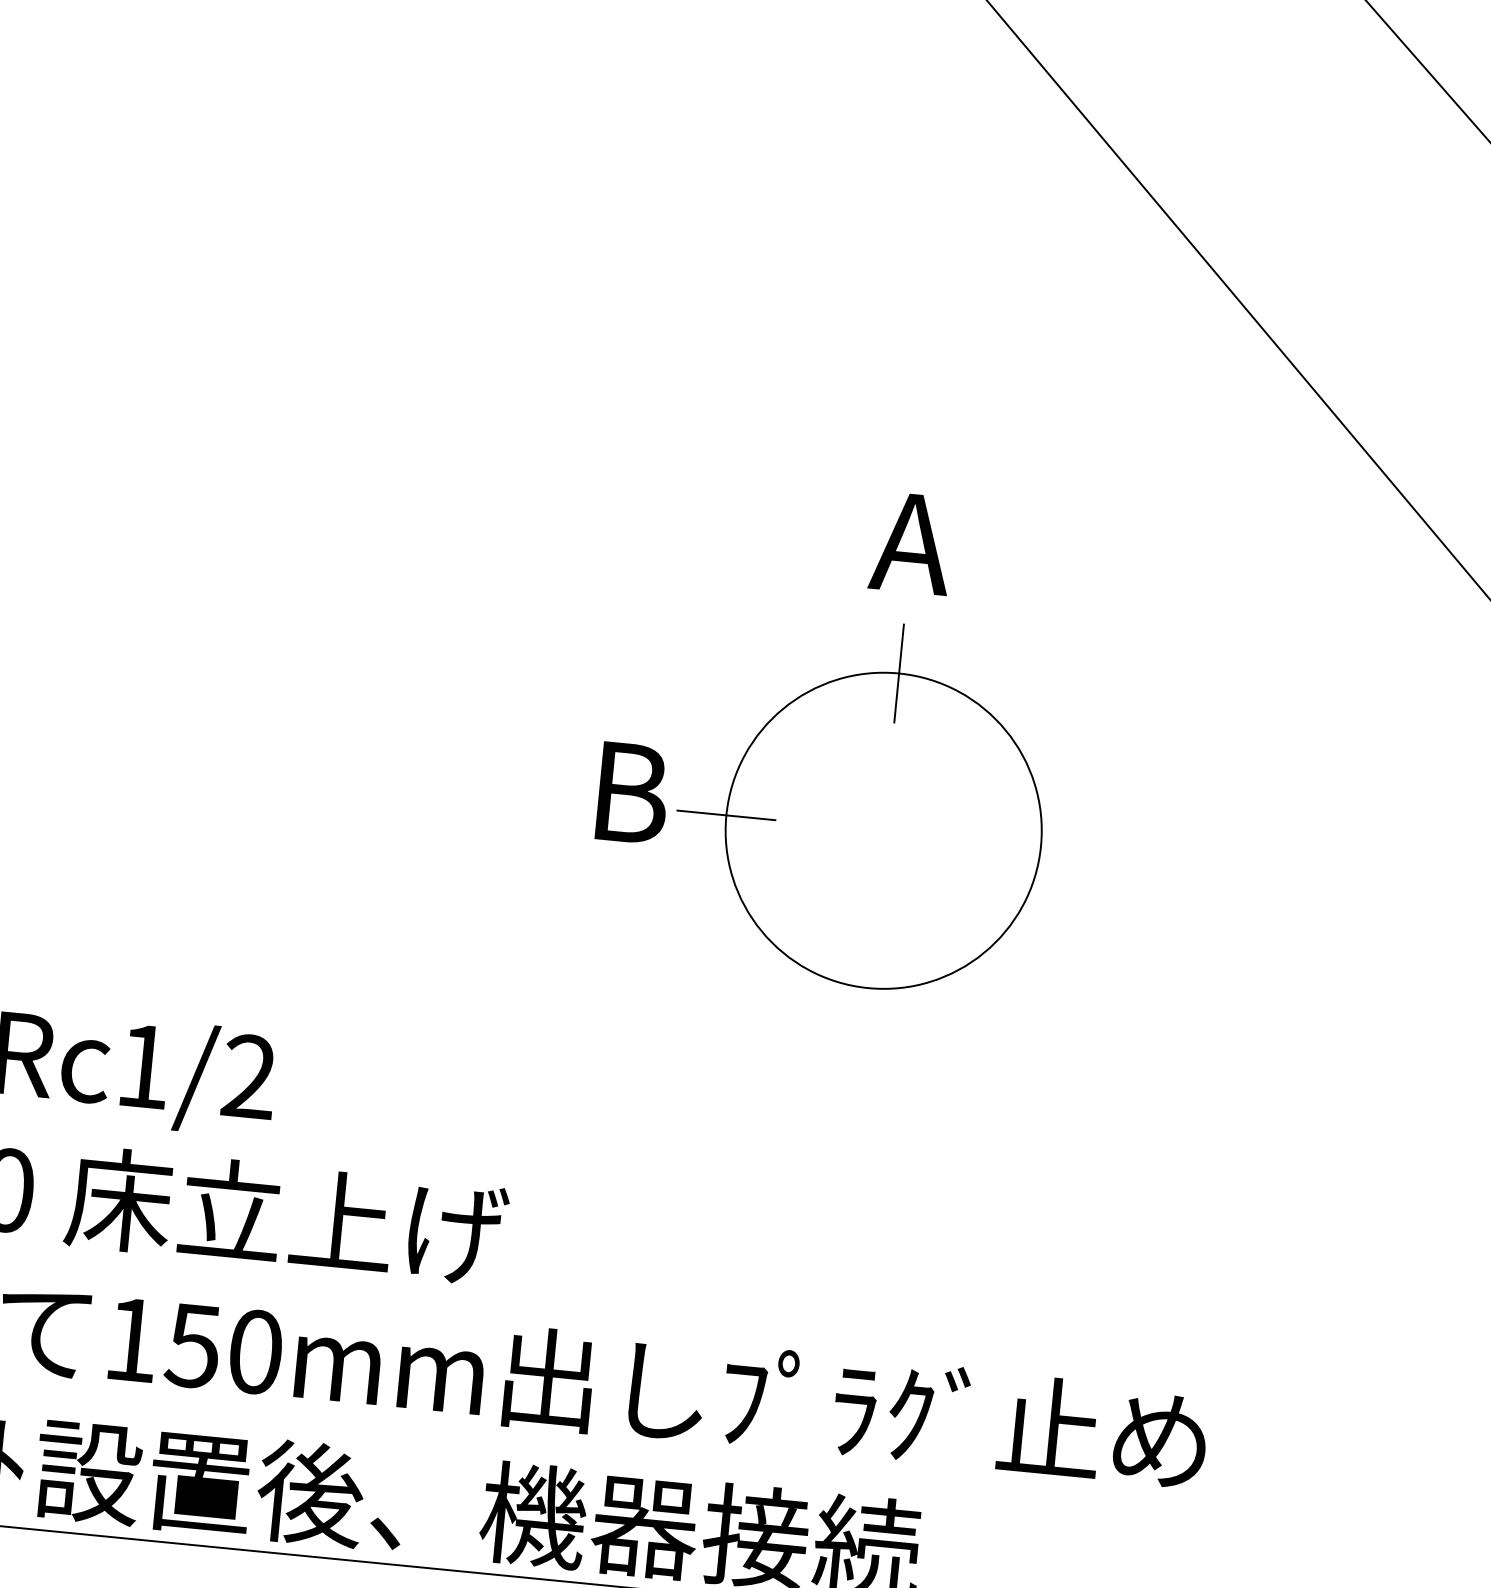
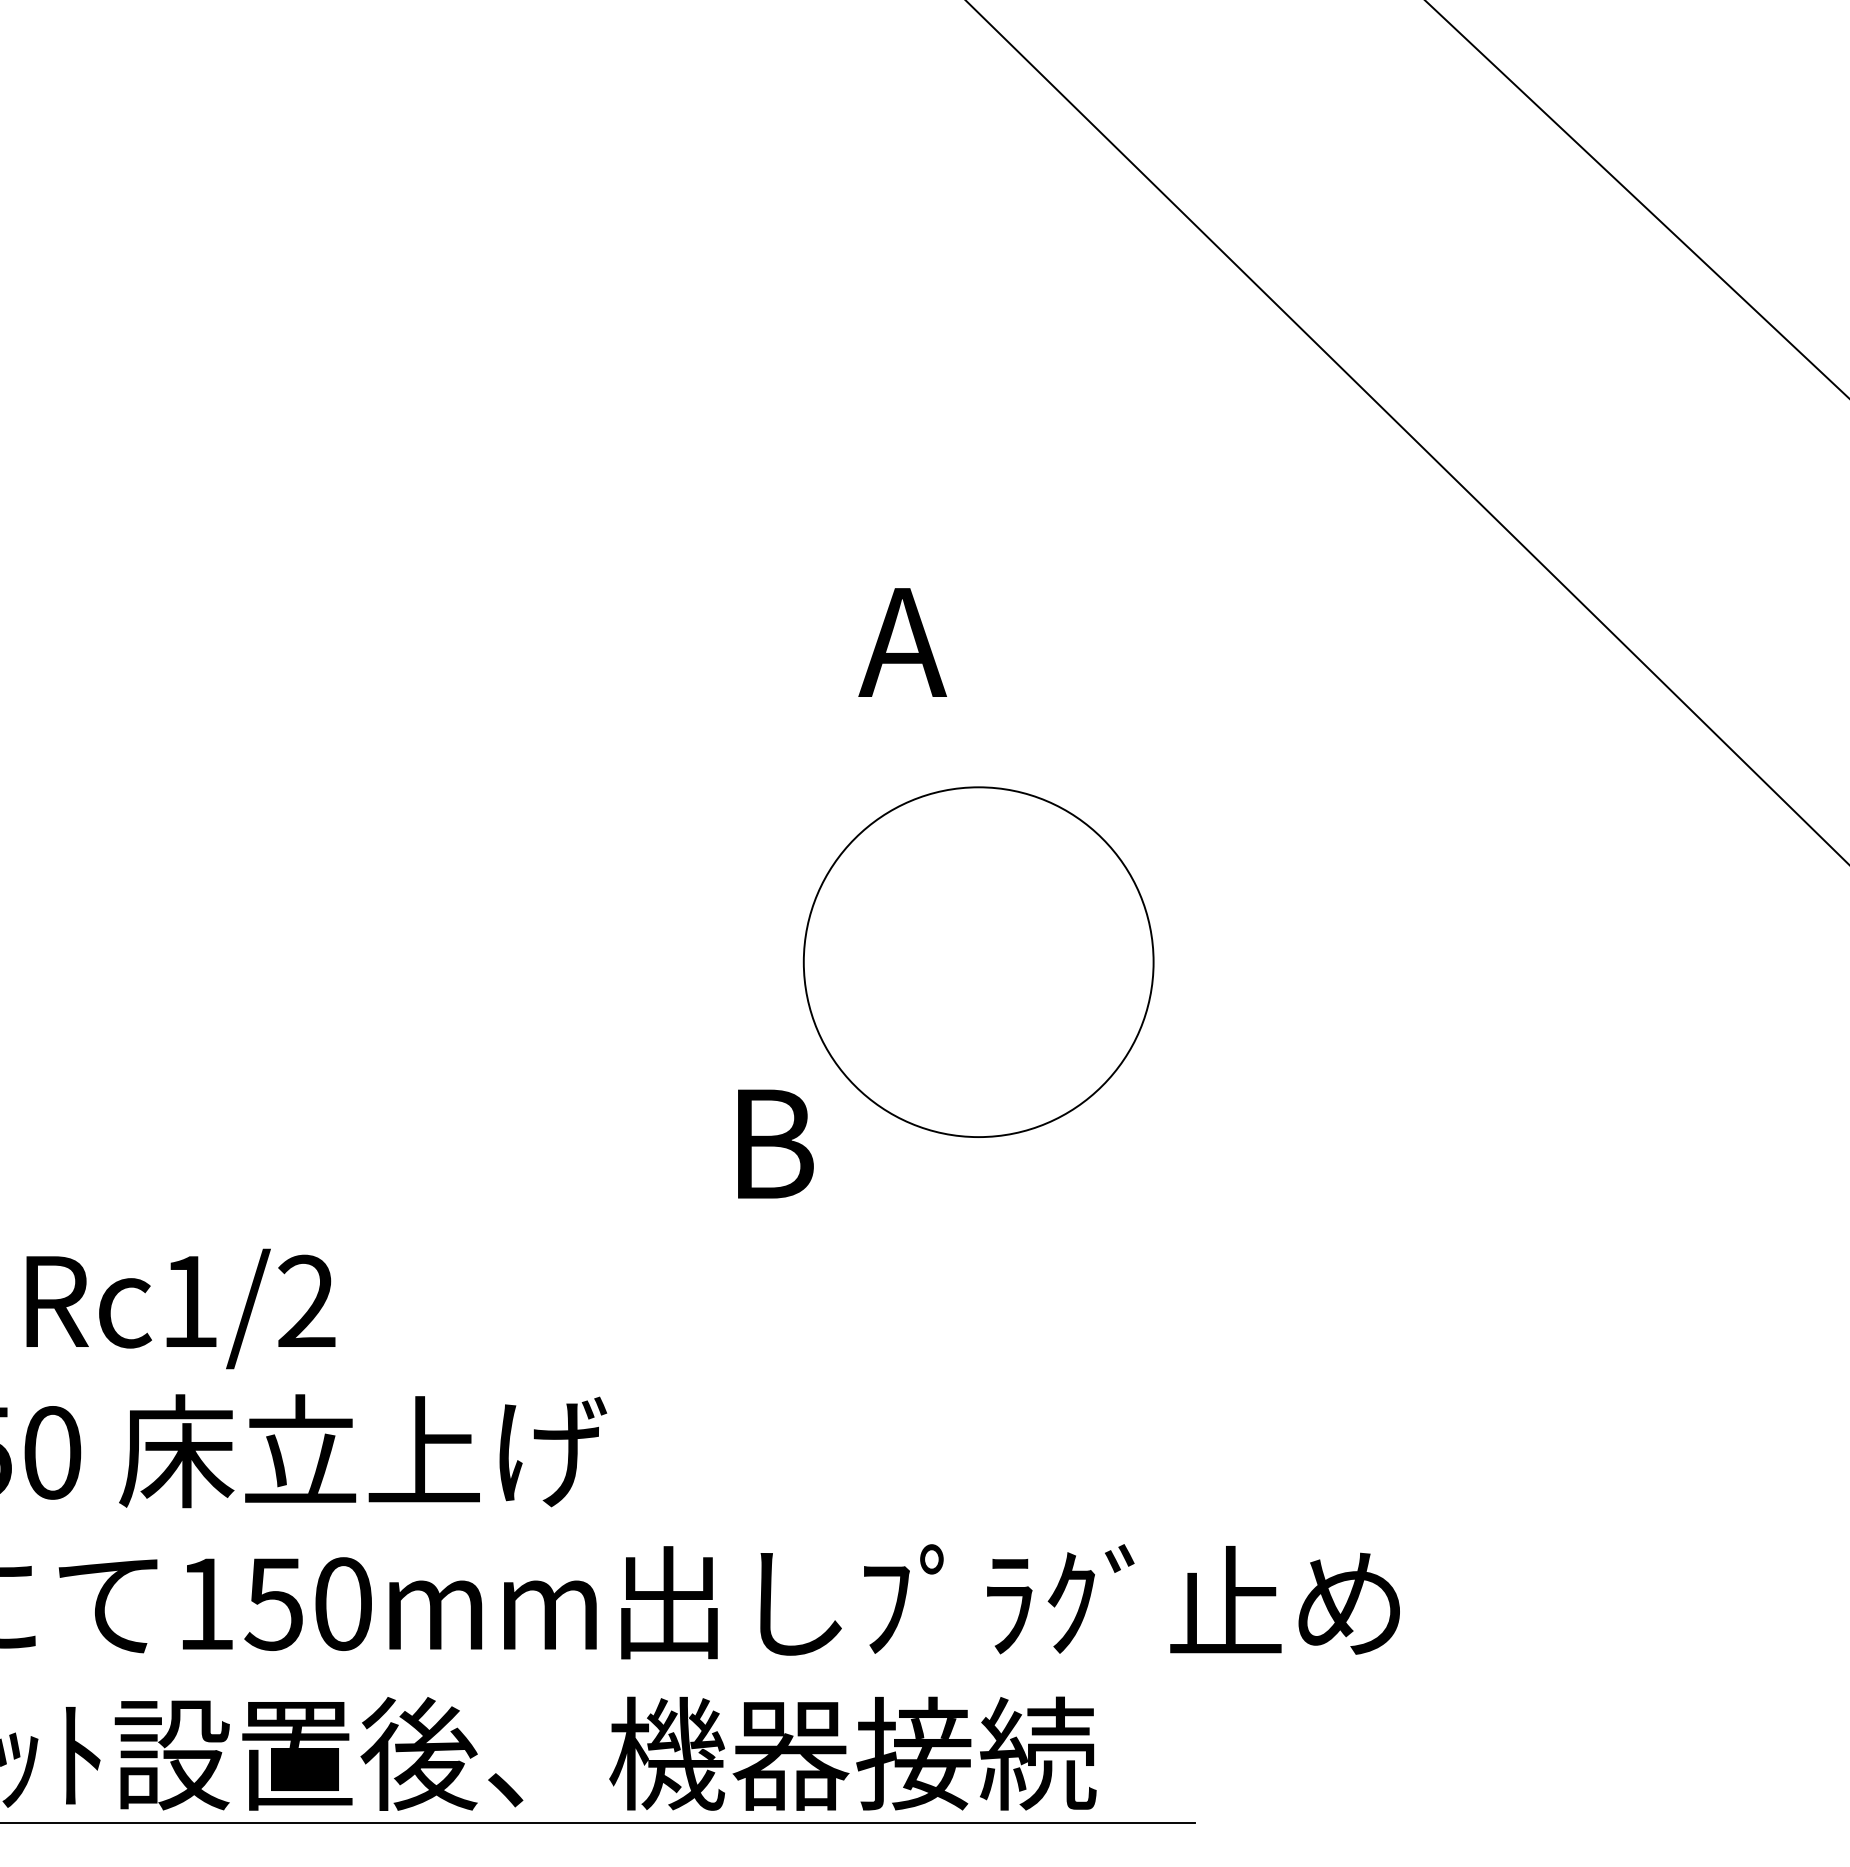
text: (911, 543) -> (902, 642), moved
line: (899, 672) -> (978, 786), removed
text: (632, 792) -> (775, 1143), moved
line: (726, 815) -> (803, 962), removed

